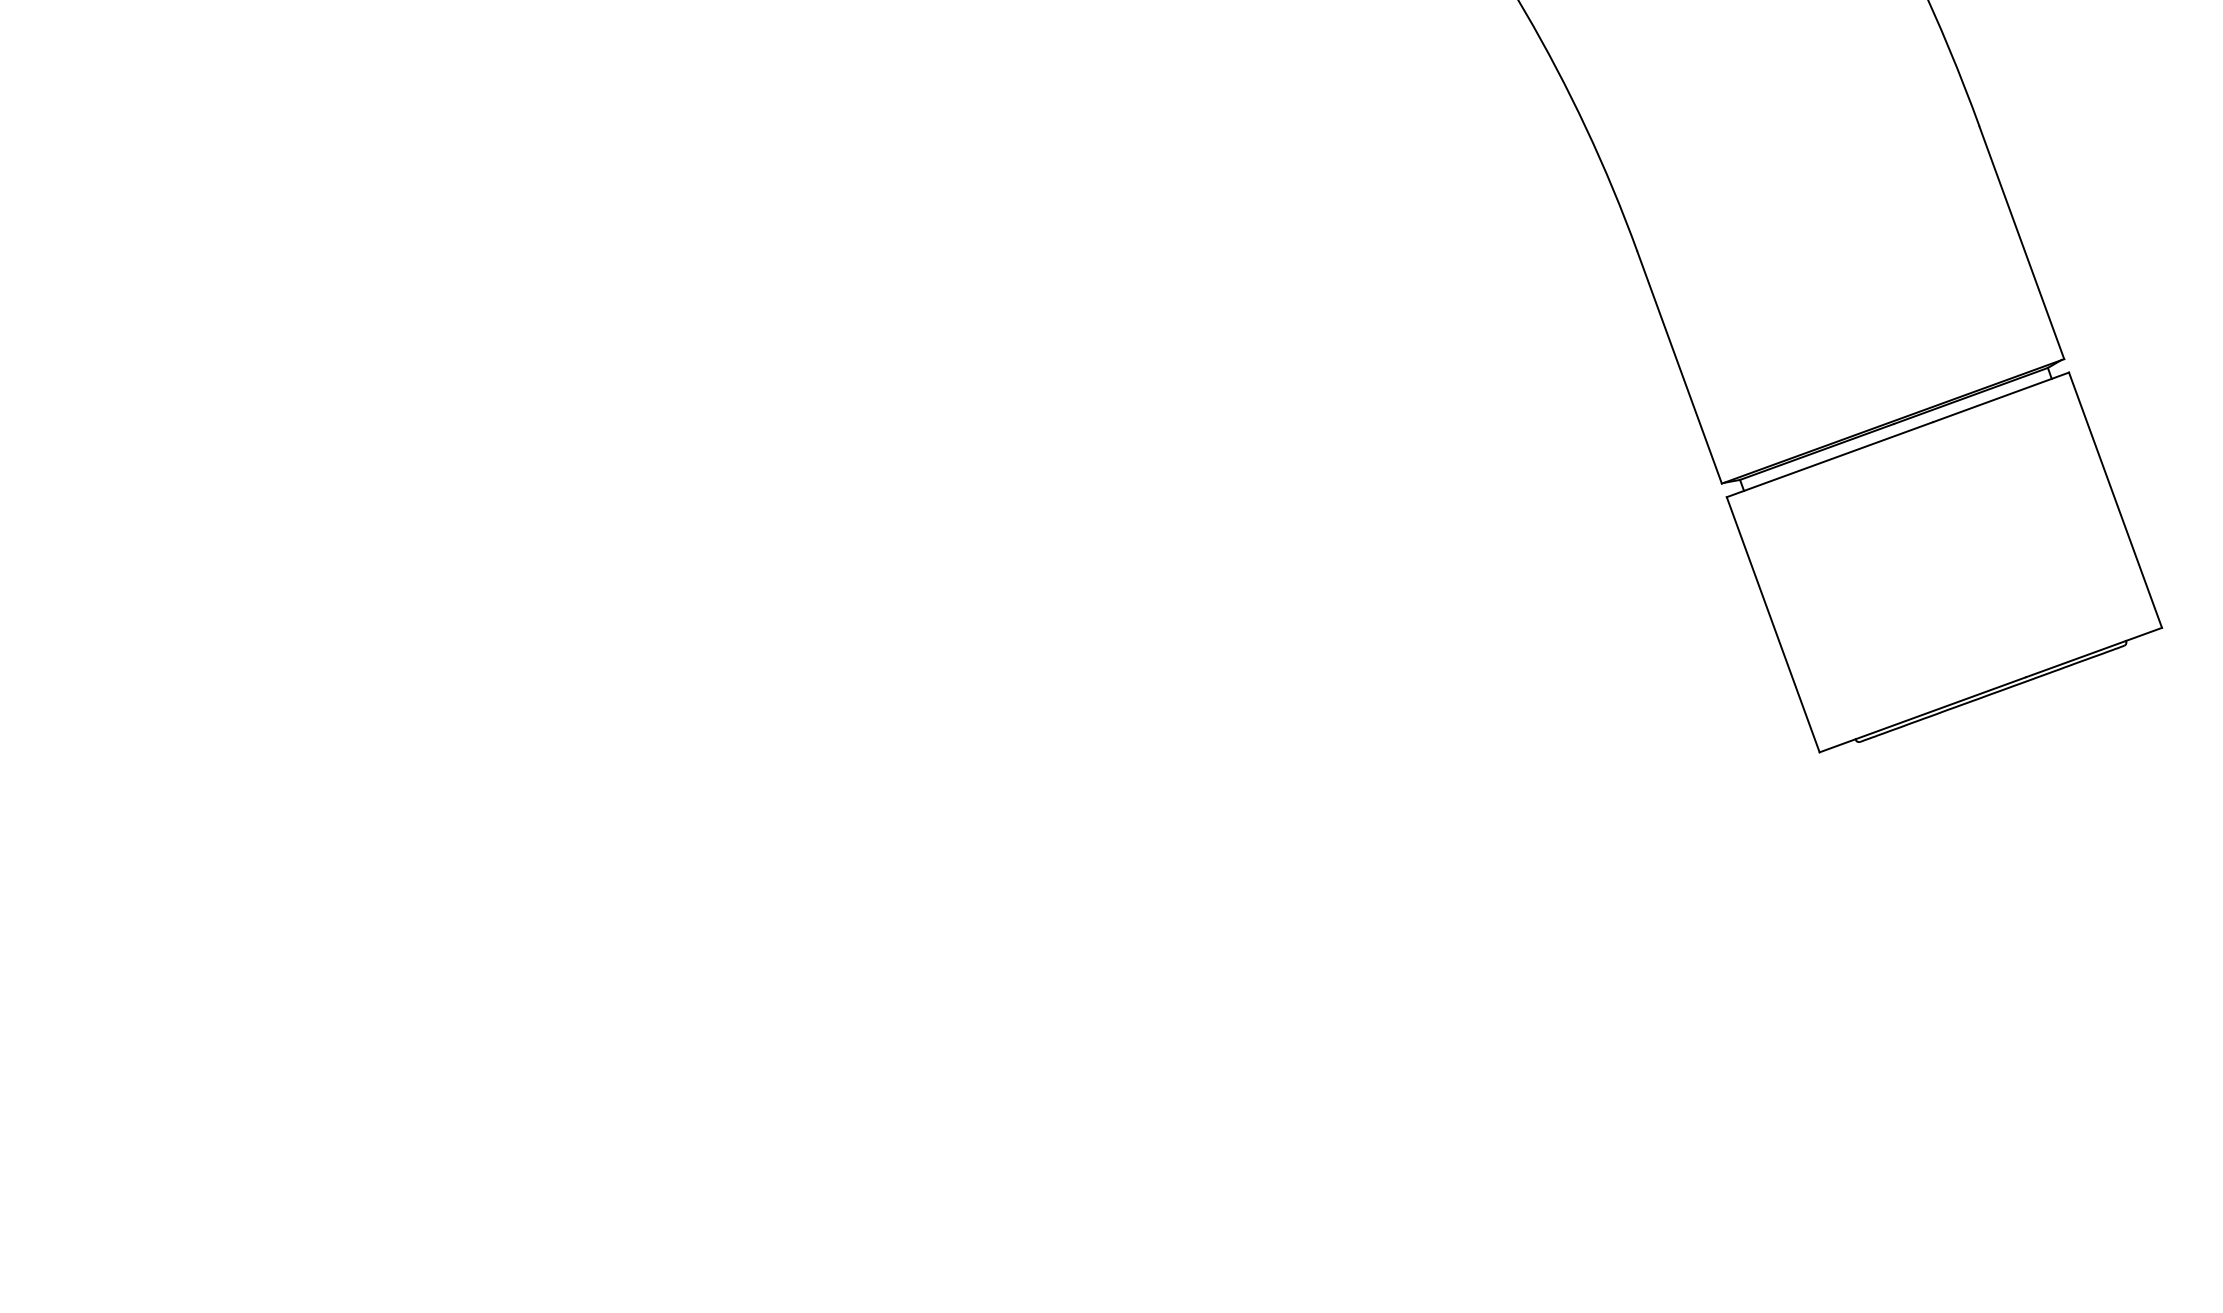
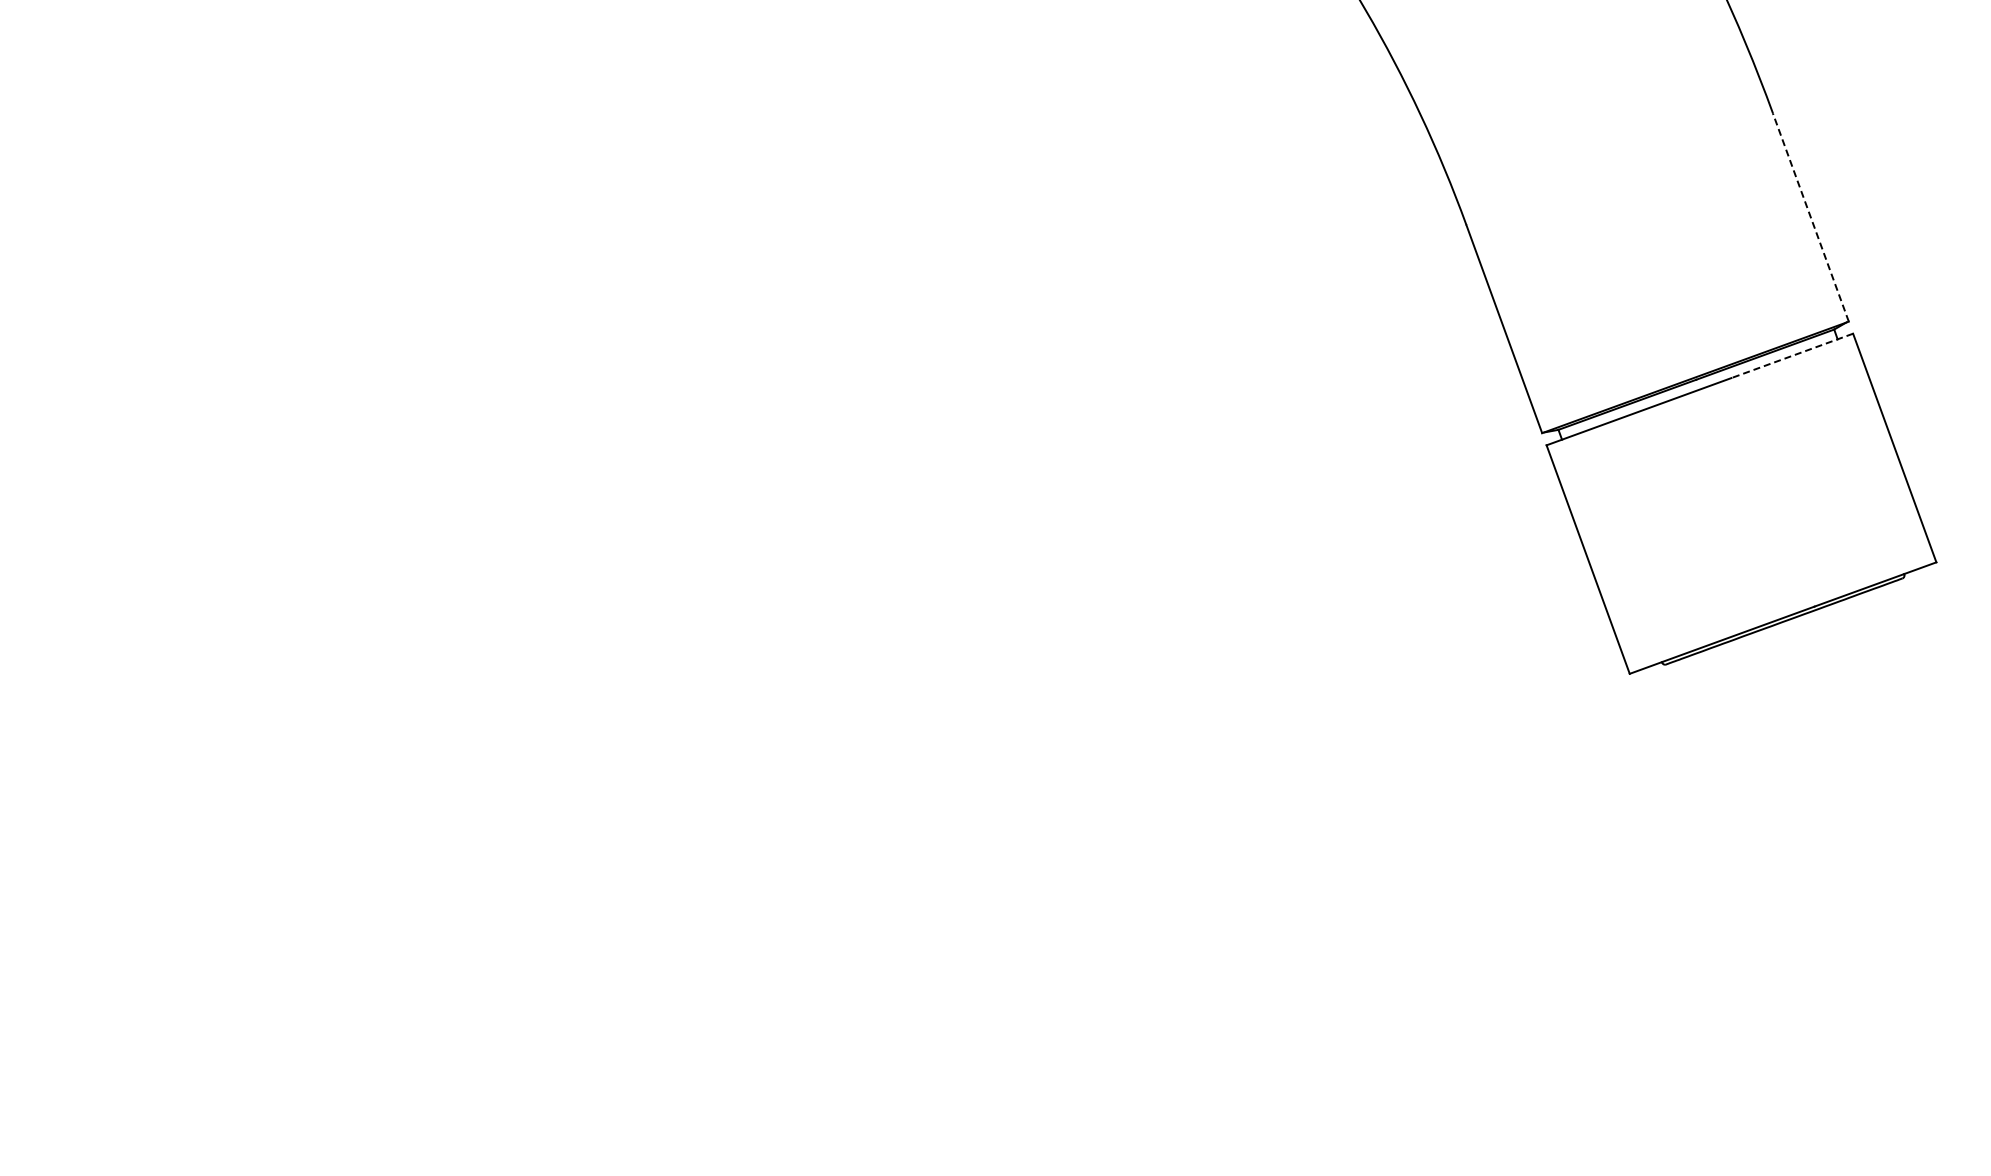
line: (2021, 242) -> (1810, 217), solid -> dashed
line: (2001, 396) -> (1792, 355), solid -> dashed

